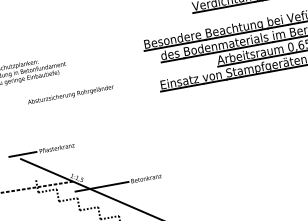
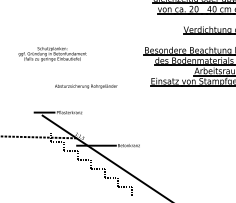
text: (71, 94) -> (86, 86), moved

